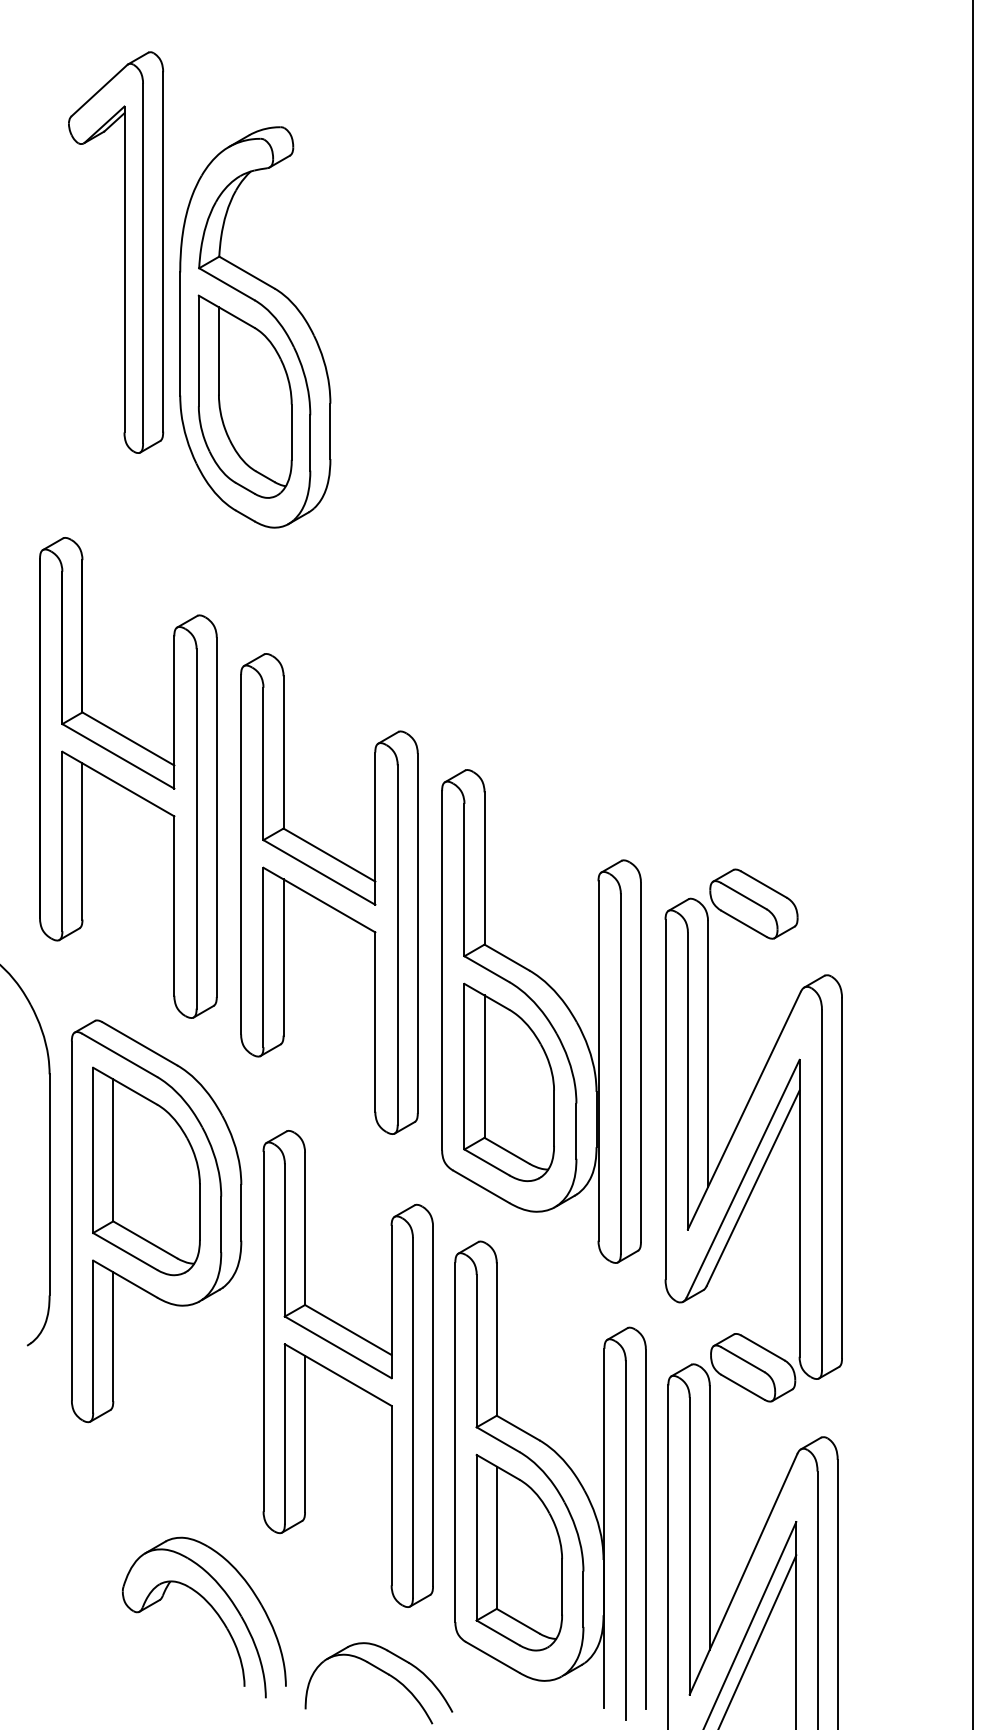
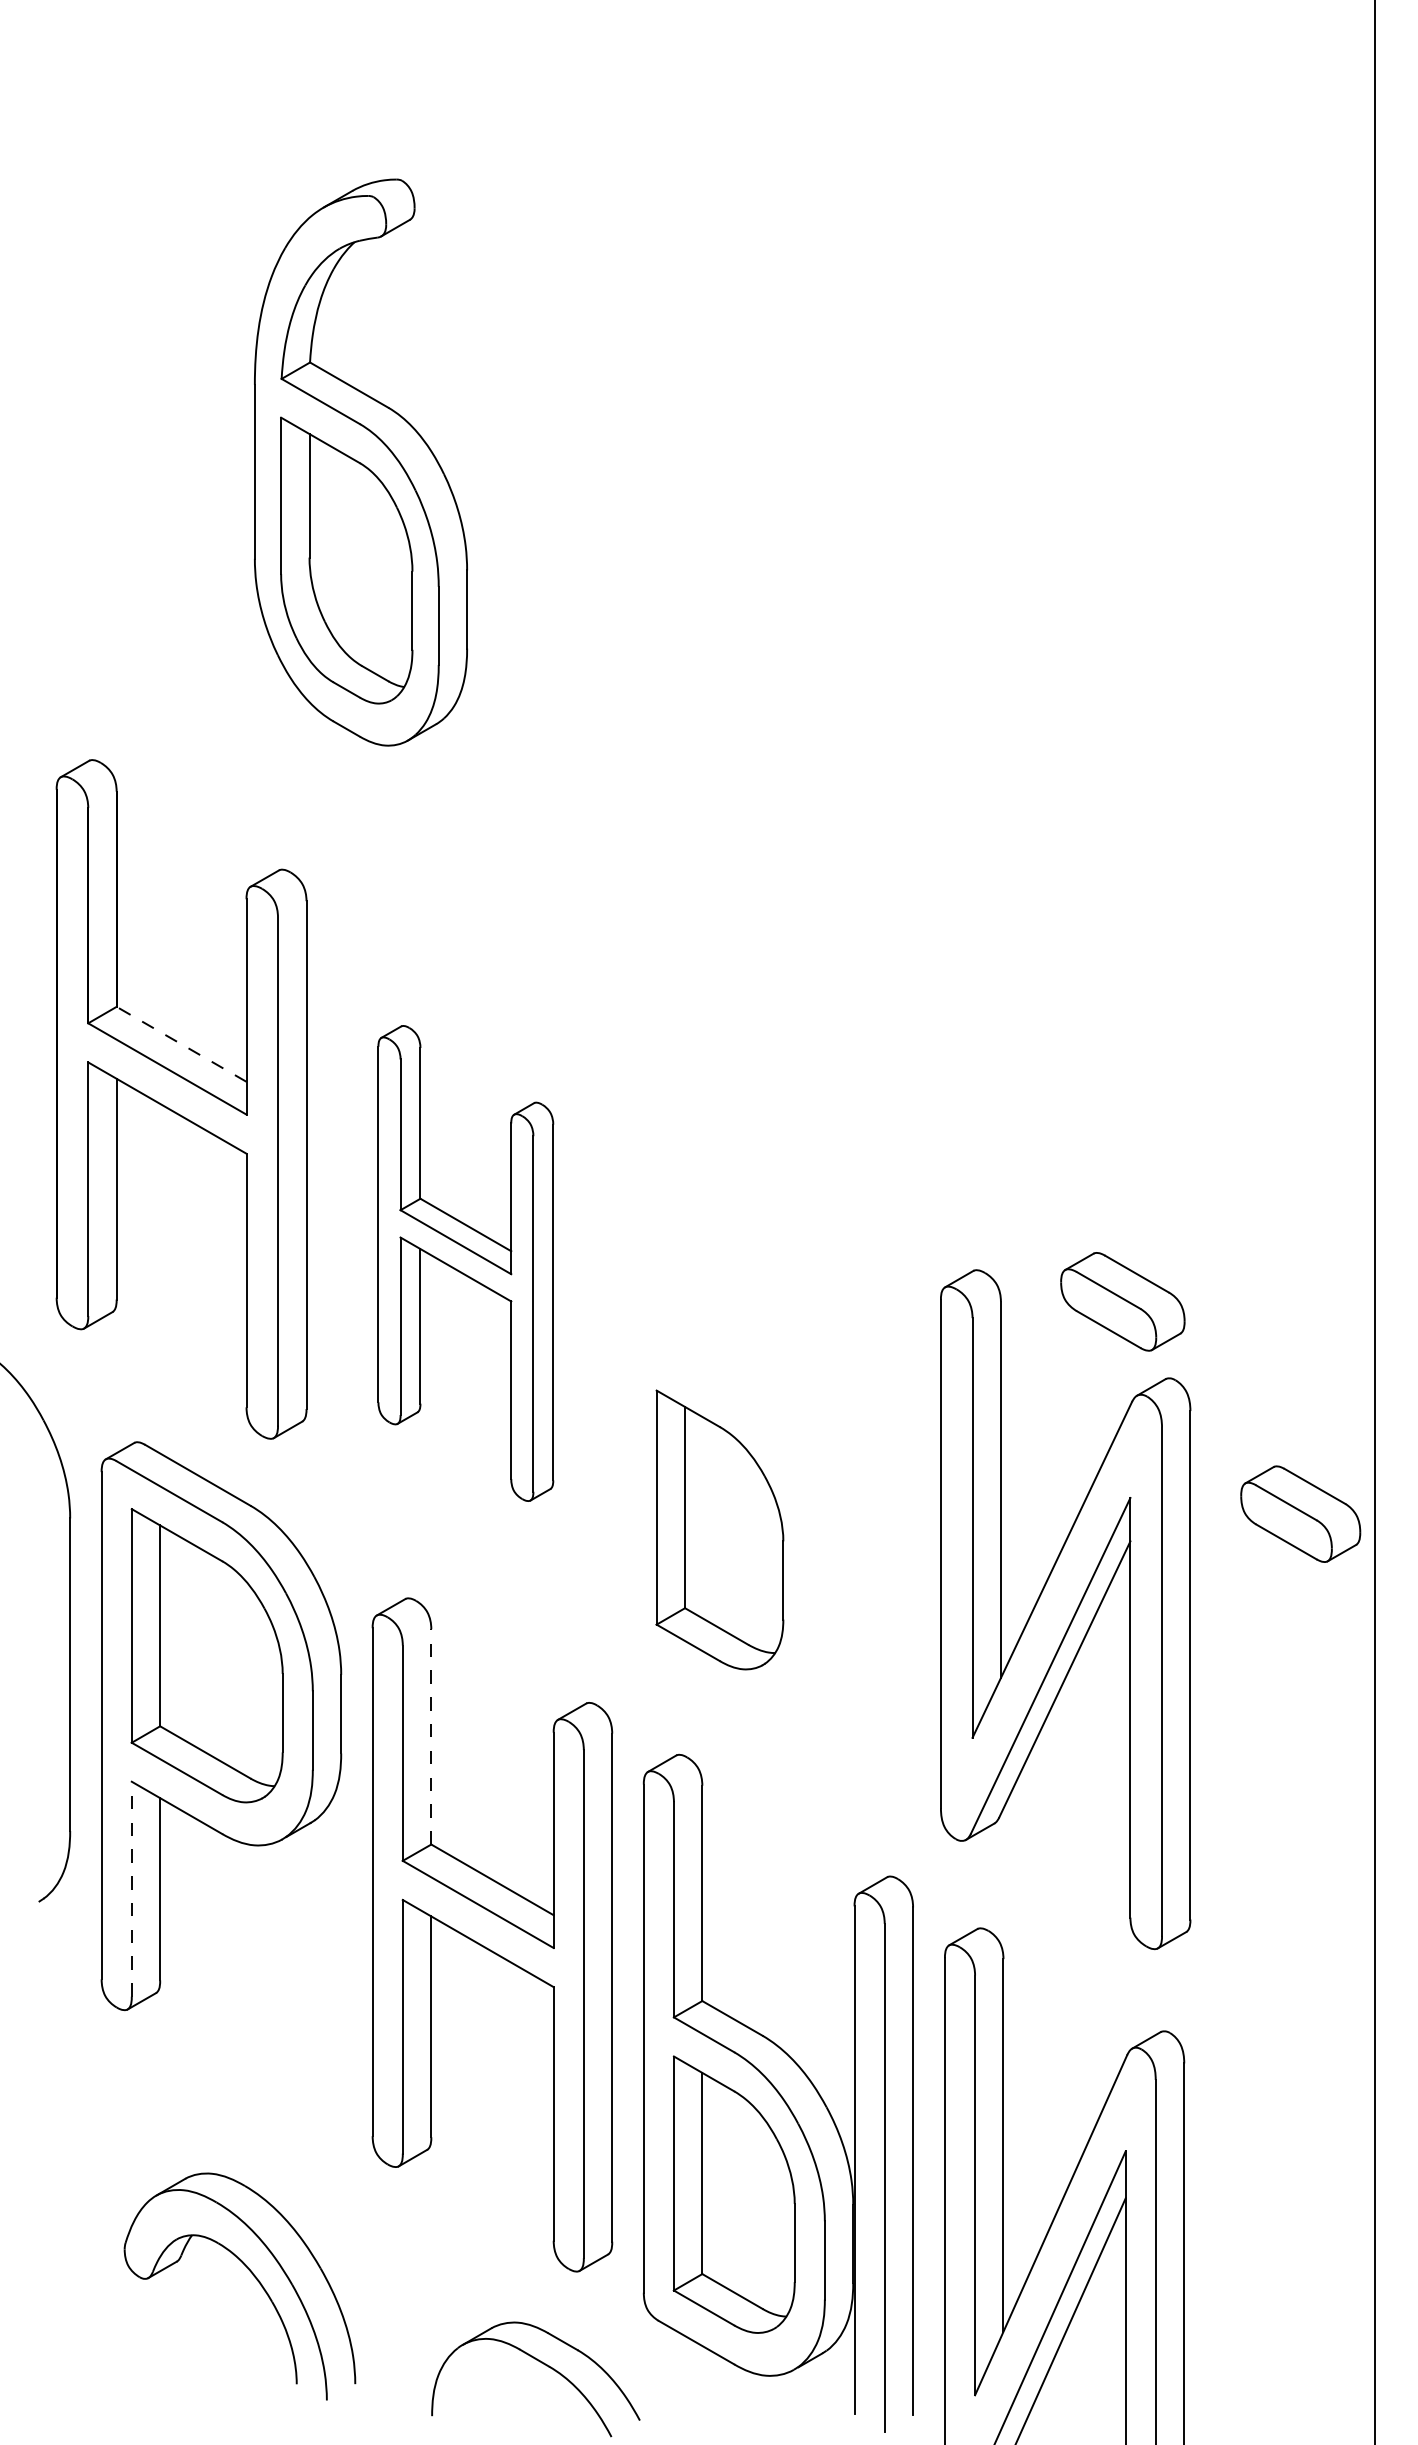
part: (124, 252) -> (175, 356), removed
line: (128, 739) -> (181, 1044), solid -> dashed
part: (329, 894) -> (465, 1263), size x0.7
part: (753, 903) -> (1122, 1301), moved
part: (541, 1016) -> (765, 1436), removed
line: (305, 1228) -> (431, 1736), solid -> dashed
line: (92, 1336) -> (131, 1888), solid -> dashed
part: (752, 1367) -> (1300, 1513), moved
part: (213, 1610) -> (253, 2276), moved

